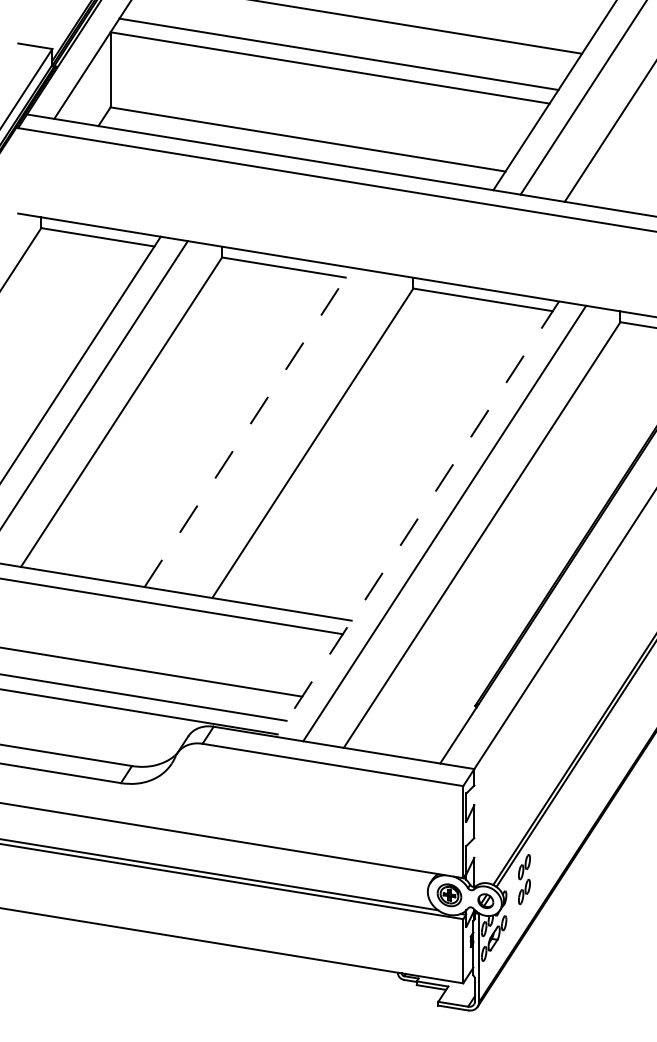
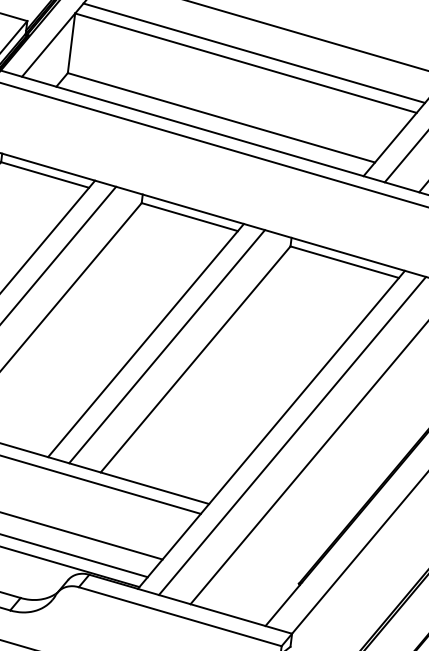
line: (248, 427) -> (146, 340), dashed -> solid
line: (275, 431) -> (167, 346), added
line: (417, 519) -> (271, 430), dashed -> solid

